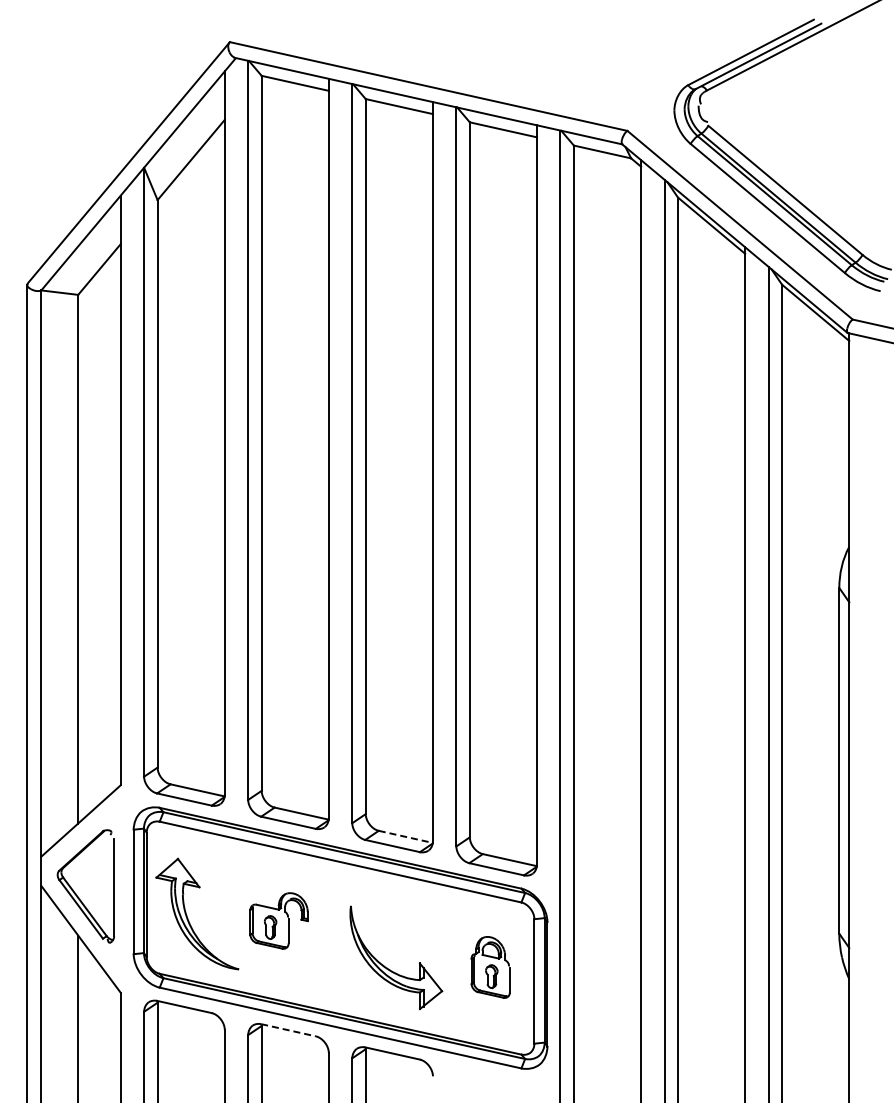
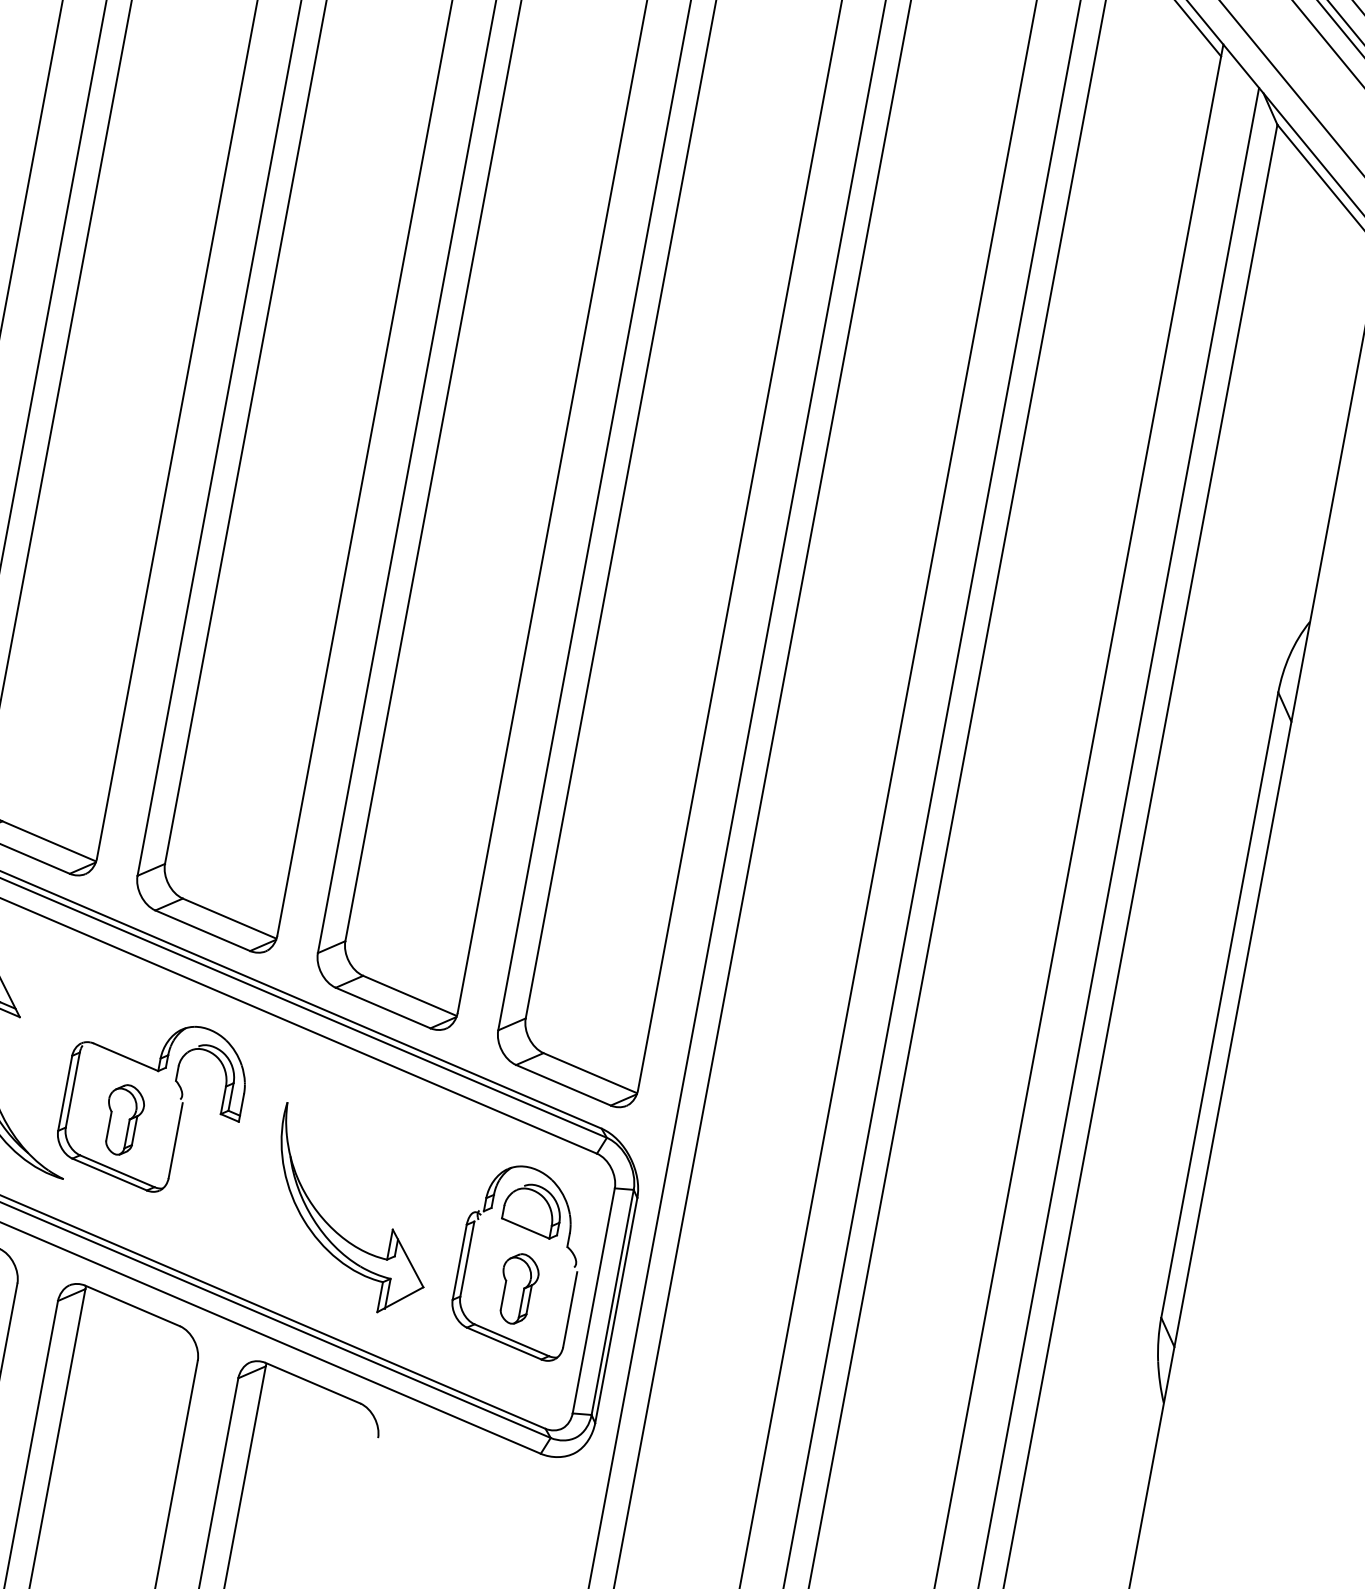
line: (405, 836) -> (409, 995), dashed -> solid
part: (278, 920) -> (151, 1104), size x1.67
part: (490, 967) -> (519, 1260), size x1.67
line: (289, 1030) -> (134, 1306), dashed -> solid

